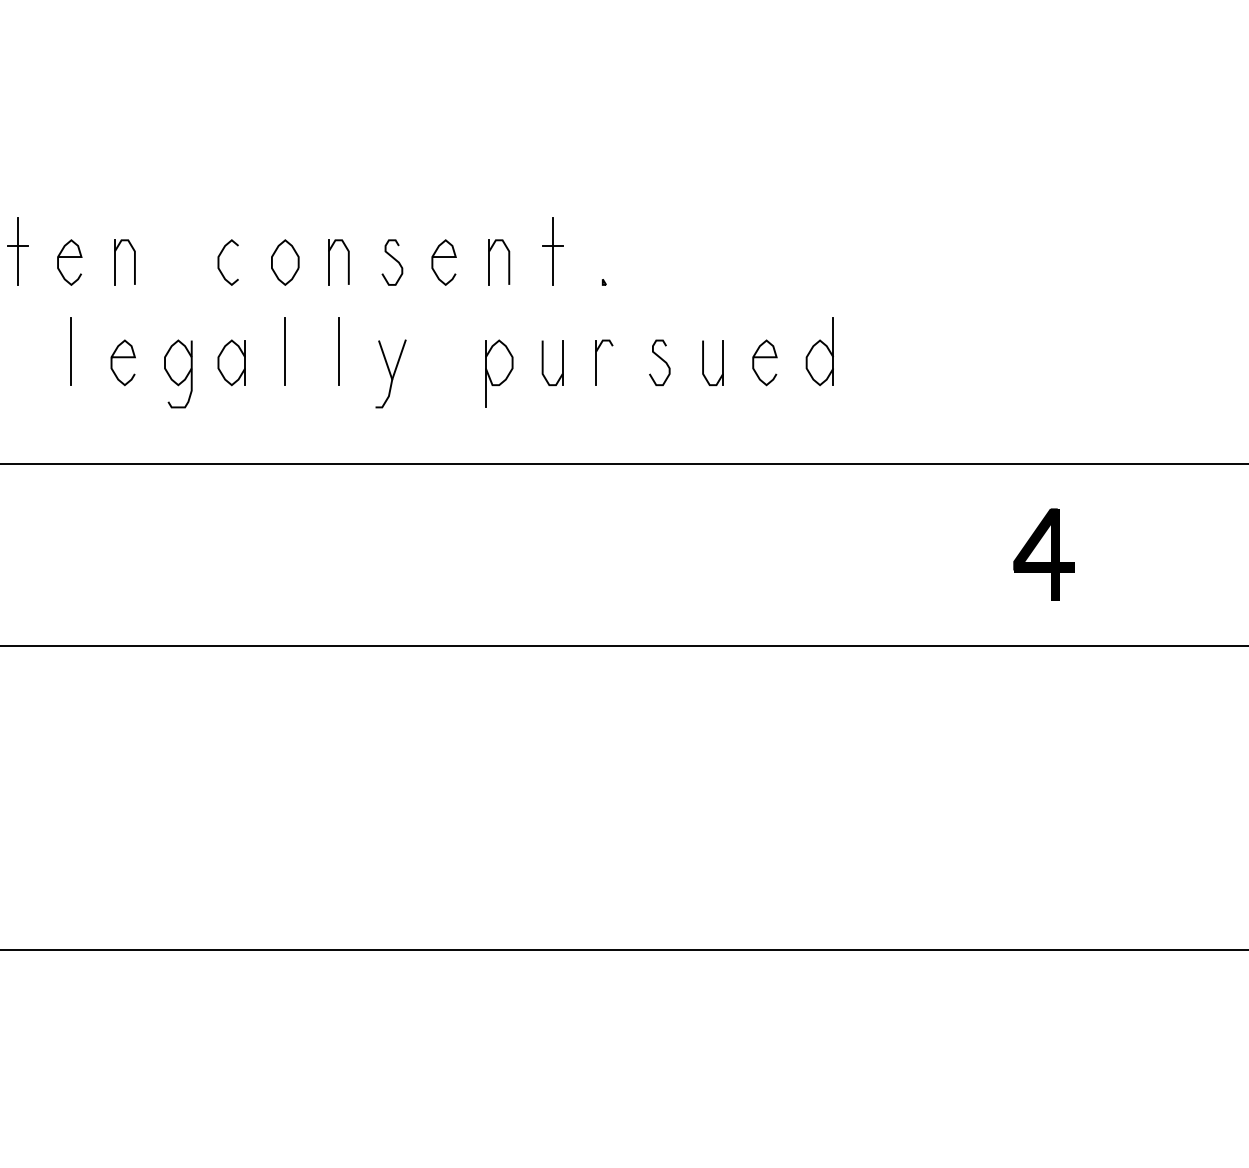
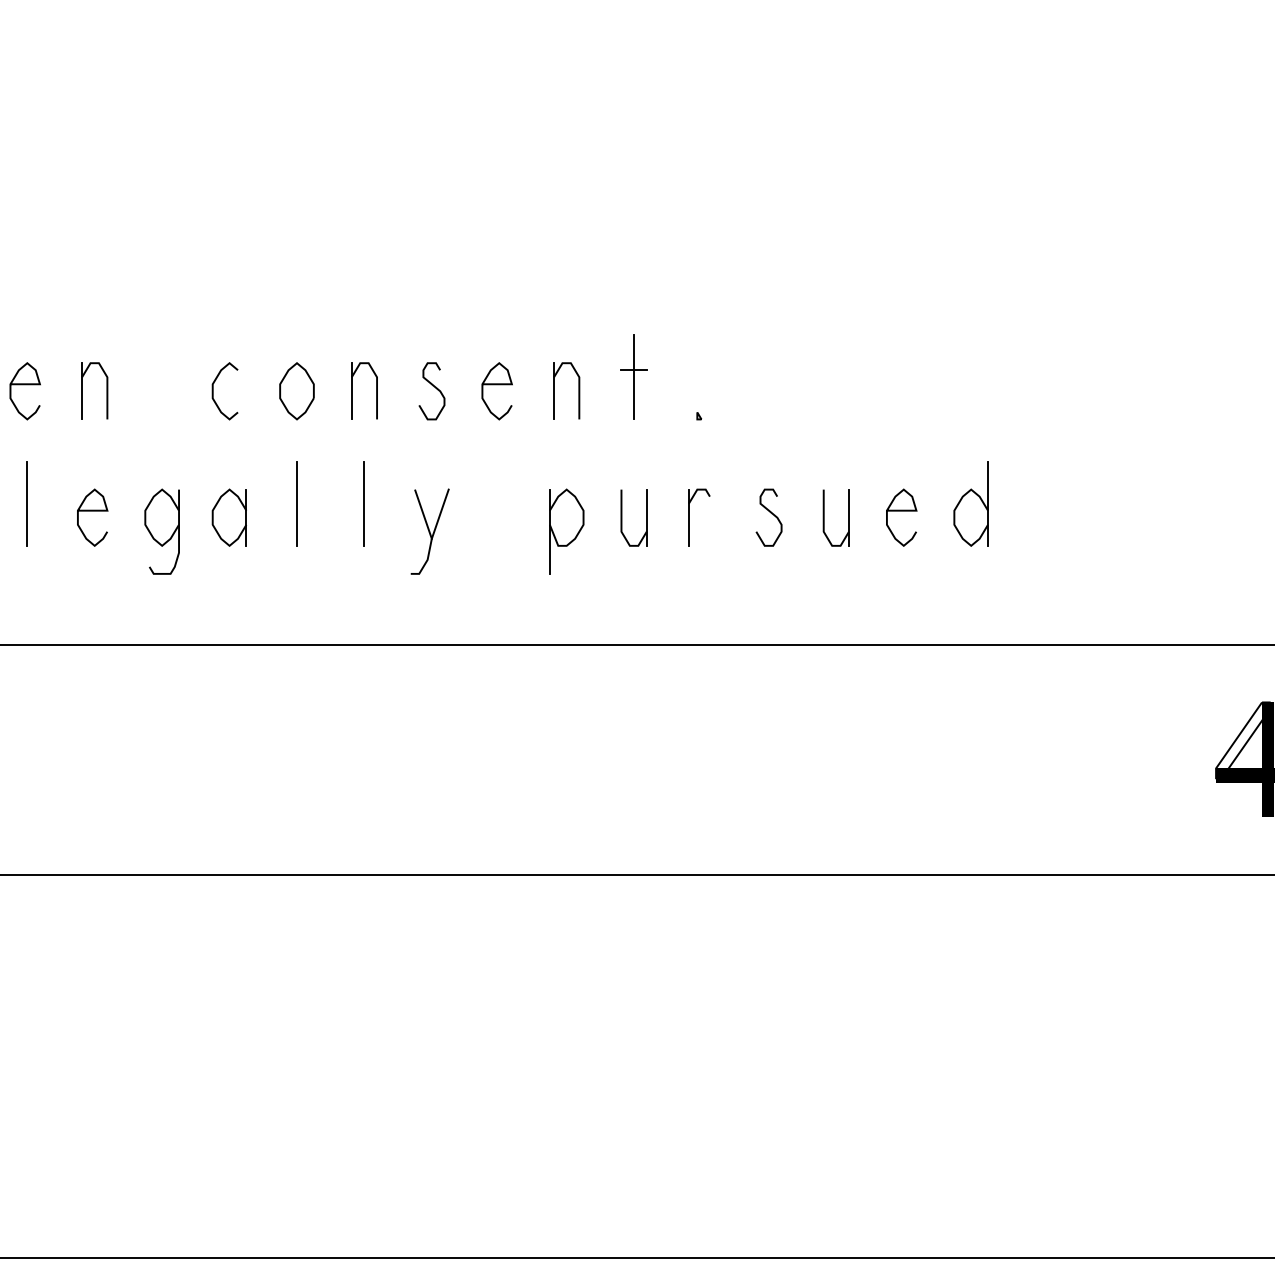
fill: (1035, 539) -> (1242, 740), removed

